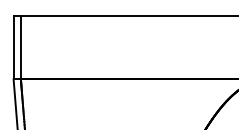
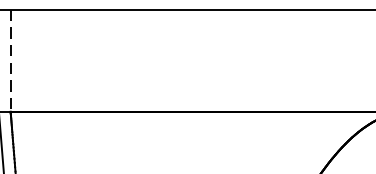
line: (20, 47) -> (10, 60), solid -> dashed

